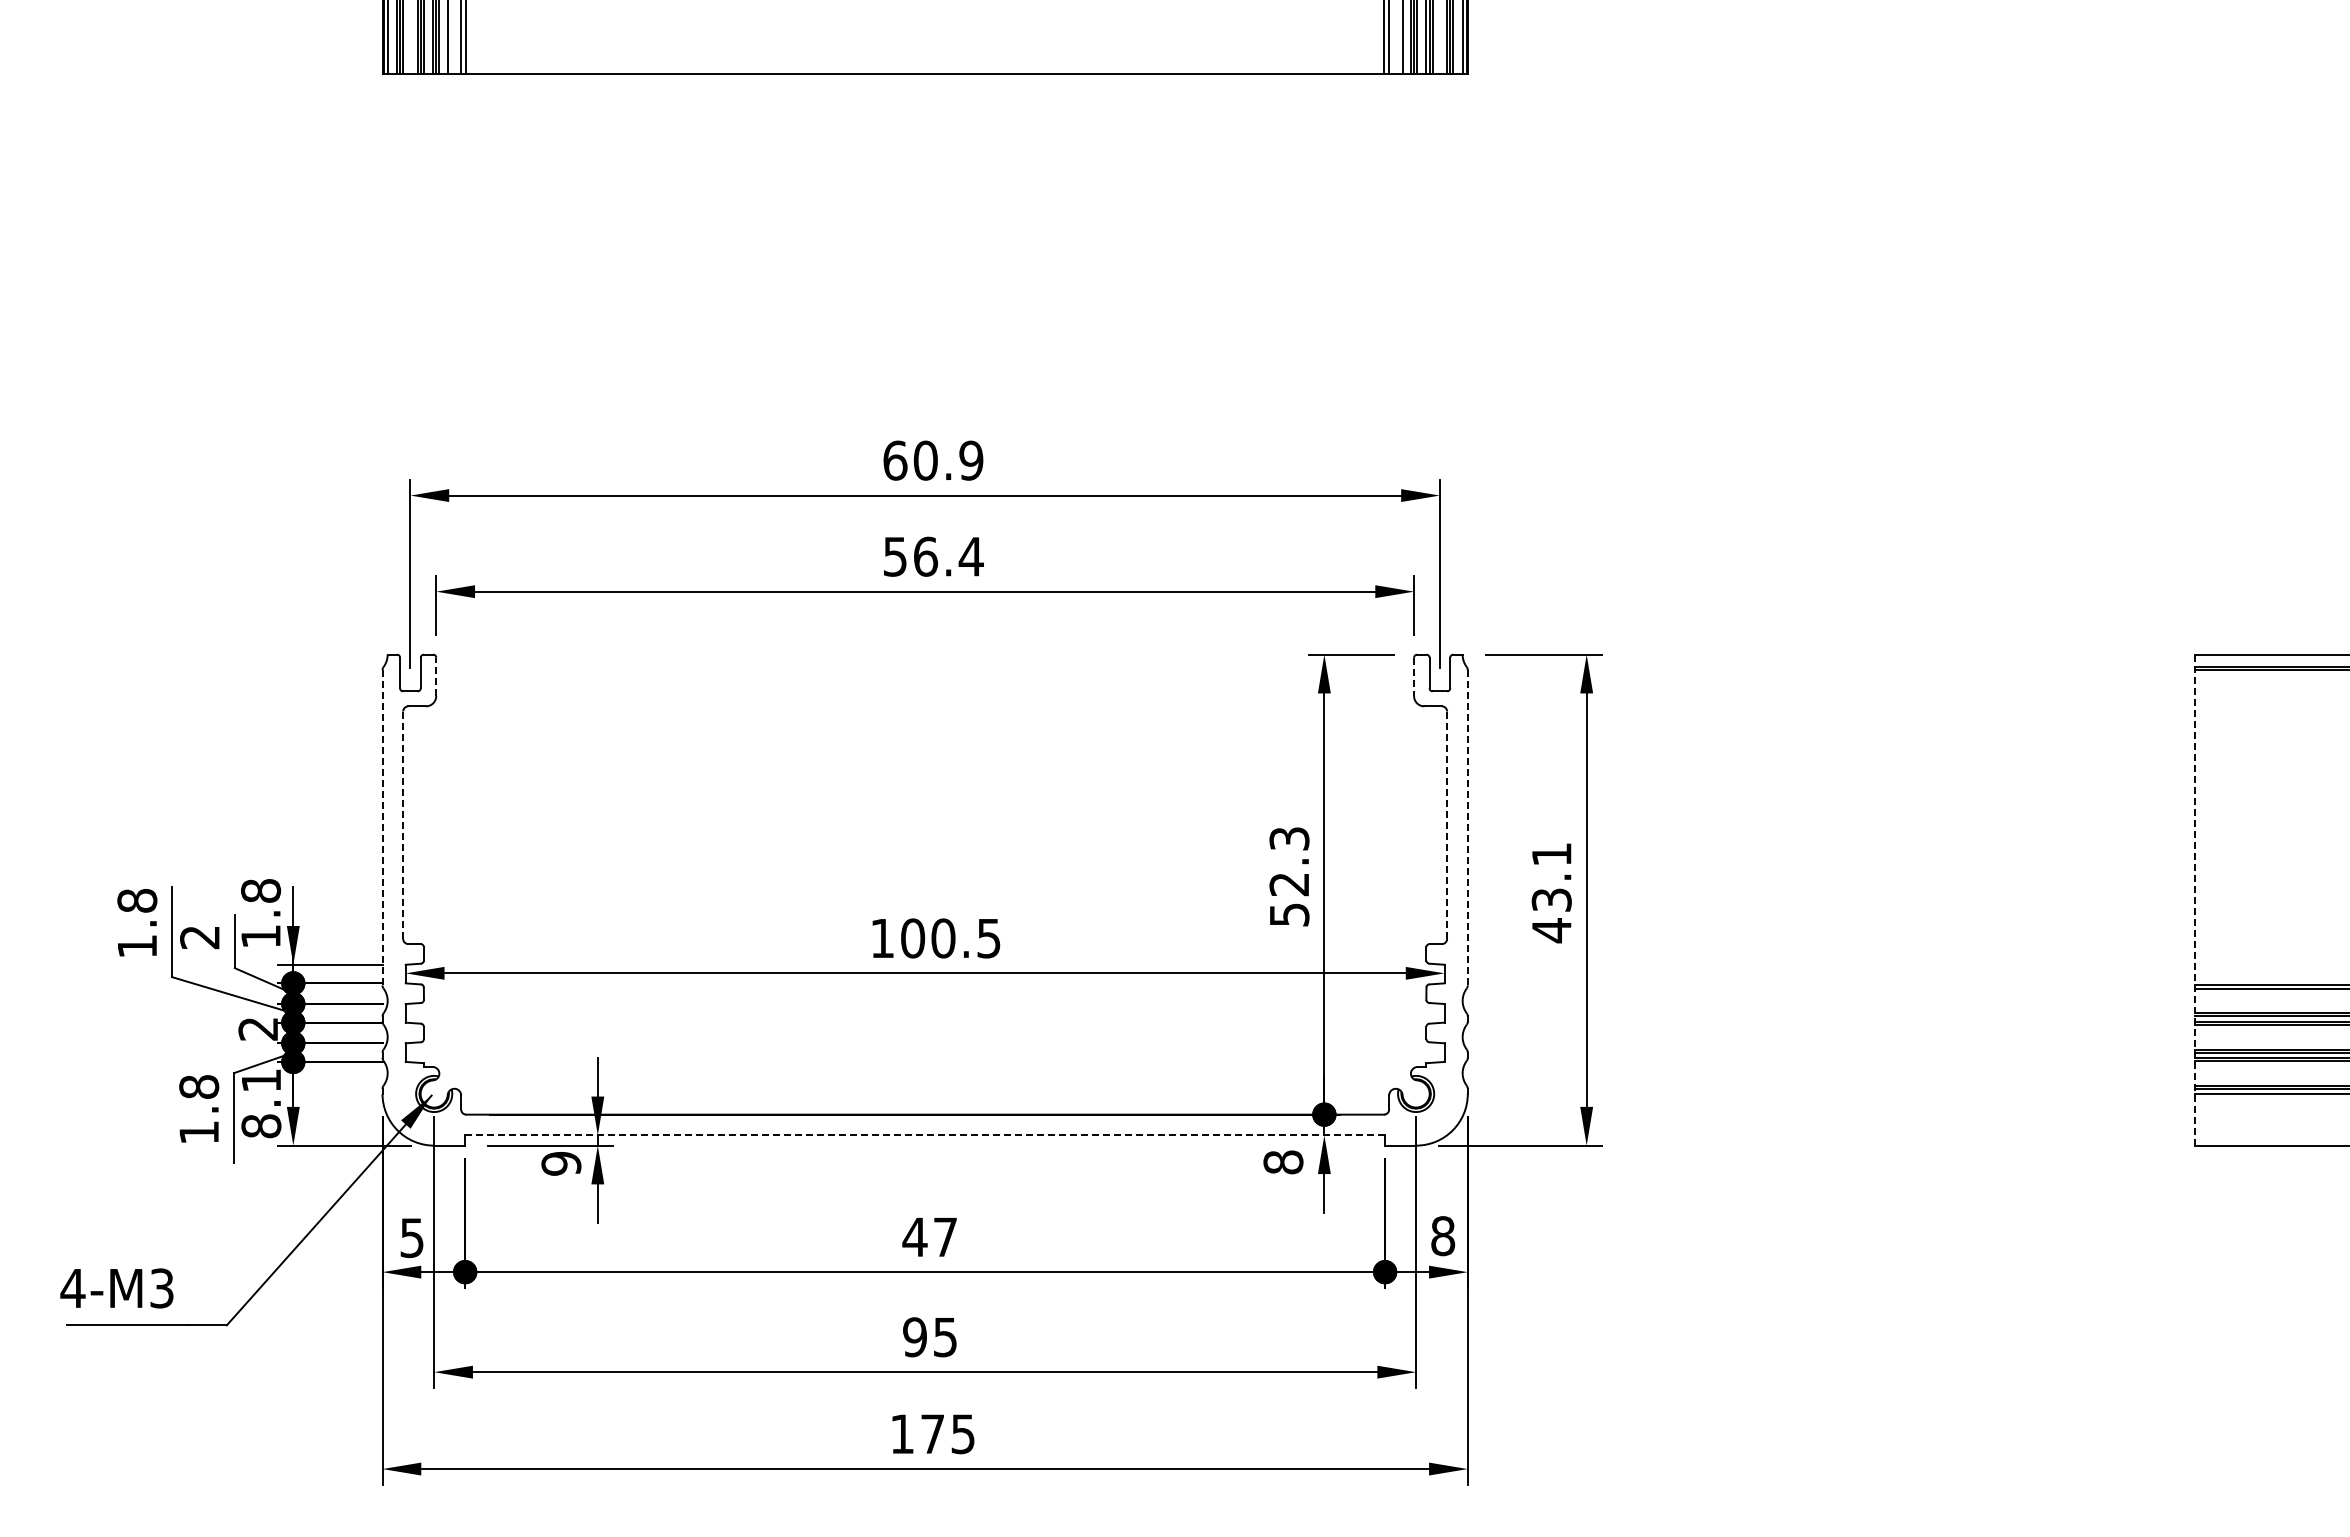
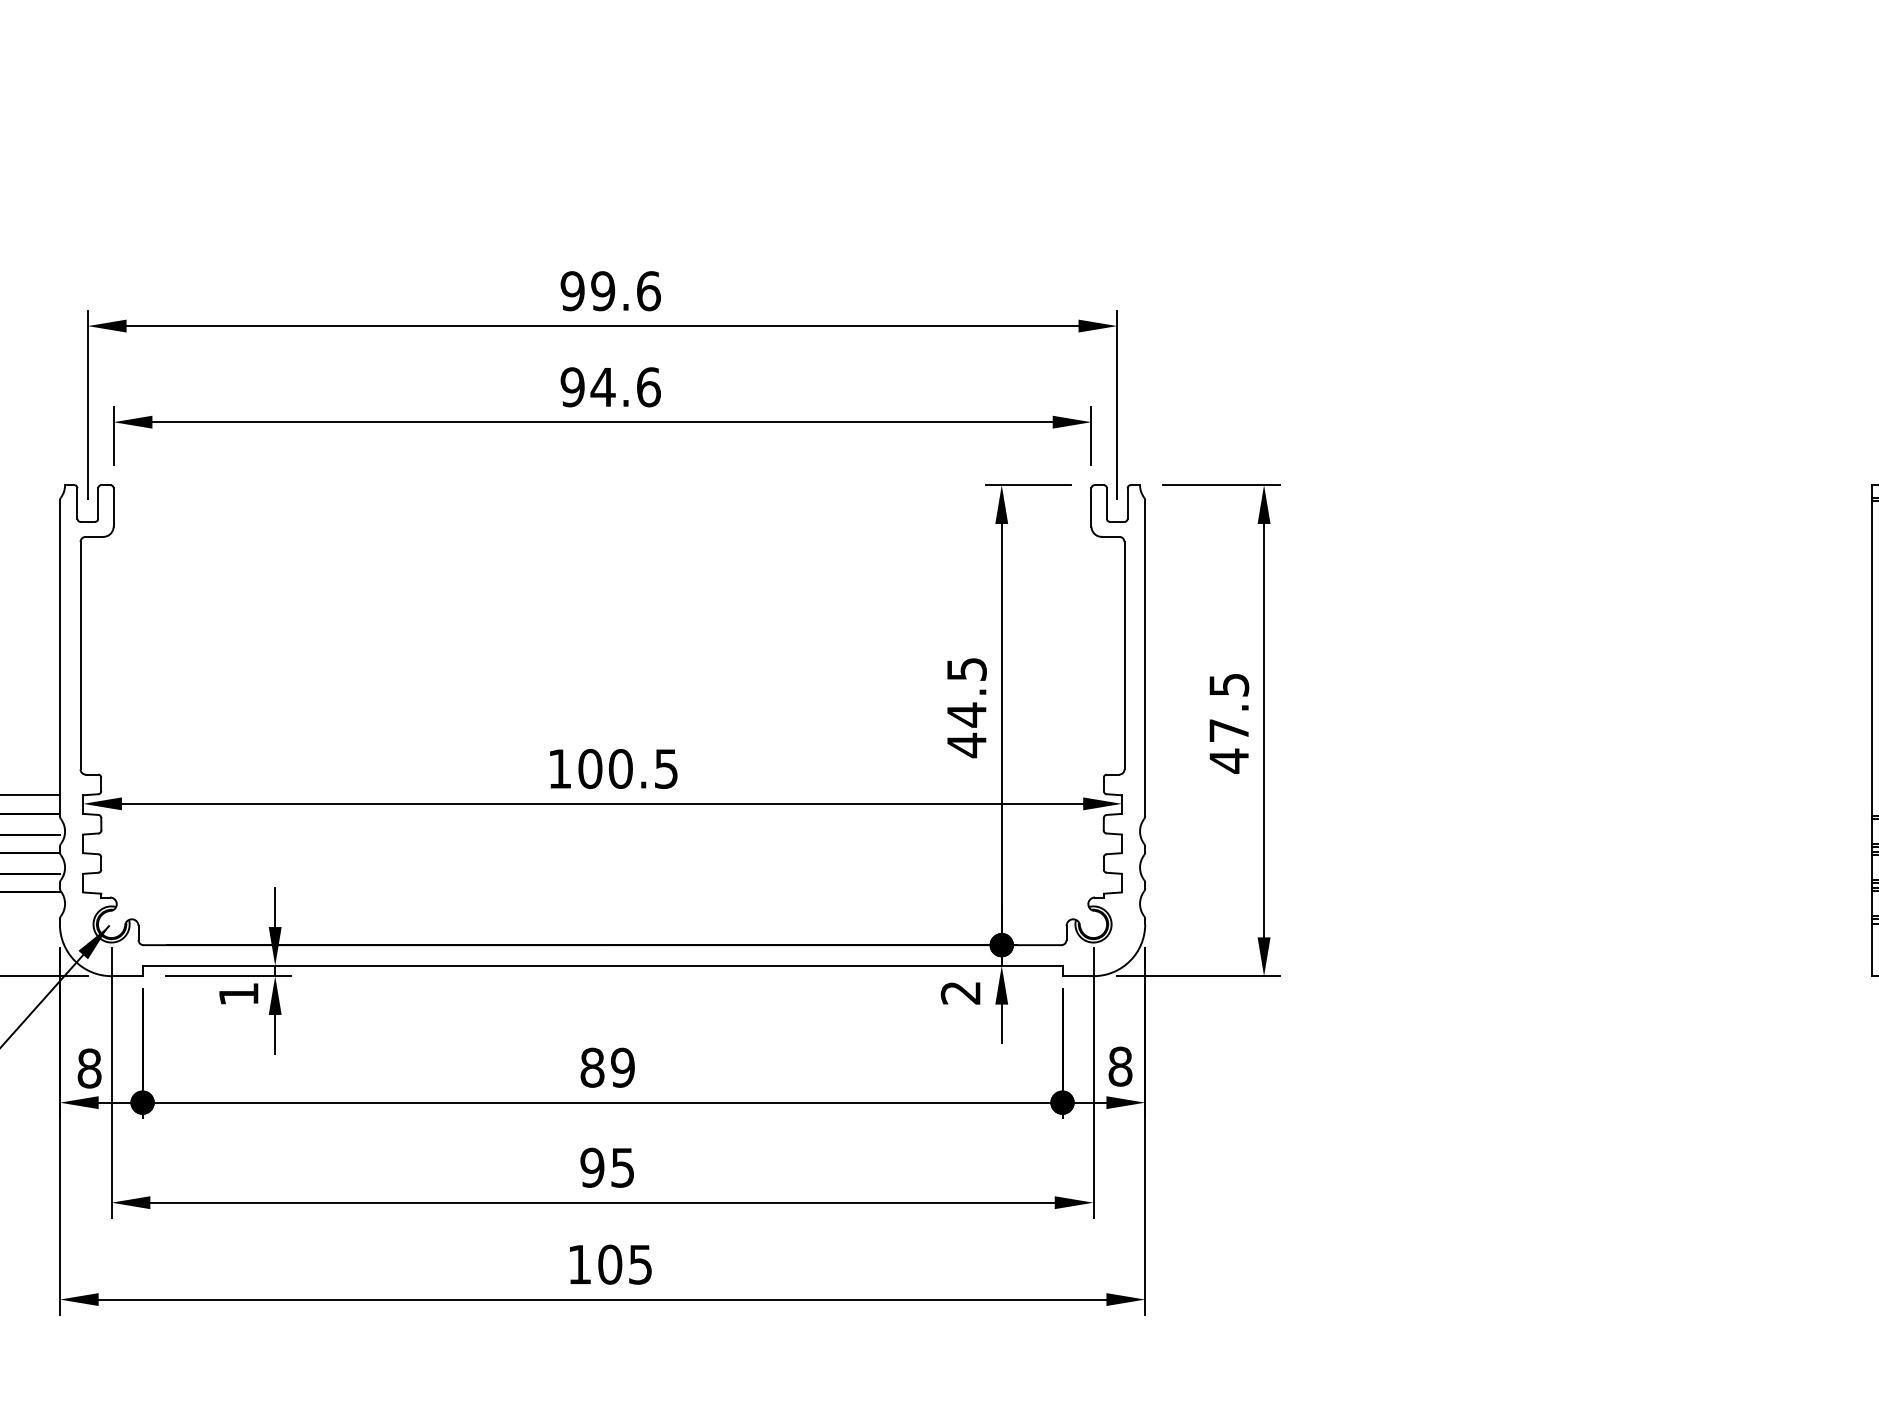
text: (933, 460) -> (610, 291), 60.9 -> 99.6
text: (933, 556) -> (610, 387), 56.4 -> 94.6
line: (436, 676) -> (113, 507), dashed -> solid
line: (1414, 677) -> (1091, 508), dashed -> solid
line: (403, 825) -> (80, 656), dashed -> solid
line: (1447, 825) -> (1124, 656), dashed -> solid
line: (382, 827) -> (59, 658), dashed -> solid
line: (1467, 827) -> (1144, 658), dashed -> solid
text: (1289, 877) -> (966, 708), 52.3 -> 44.5
text: (1551, 877) -> (1228, 708), 43.1 -> 47.5
line: (2194, 900) -> (1871, 731), dashed -> solid
line: (925, 1135) -> (602, 966), dashed -> solid
text: (1283, 1162) -> (960, 993), 8 -> 2
text: (561, 1163) -> (238, 994), 9 -> 1
text: (929, 1237) -> (606, 1068), 47 -> 89
text: (412, 1238) -> (89, 1069), 5 -> 8
text: (932, 1434) -> (609, 1265), 175 -> 105

